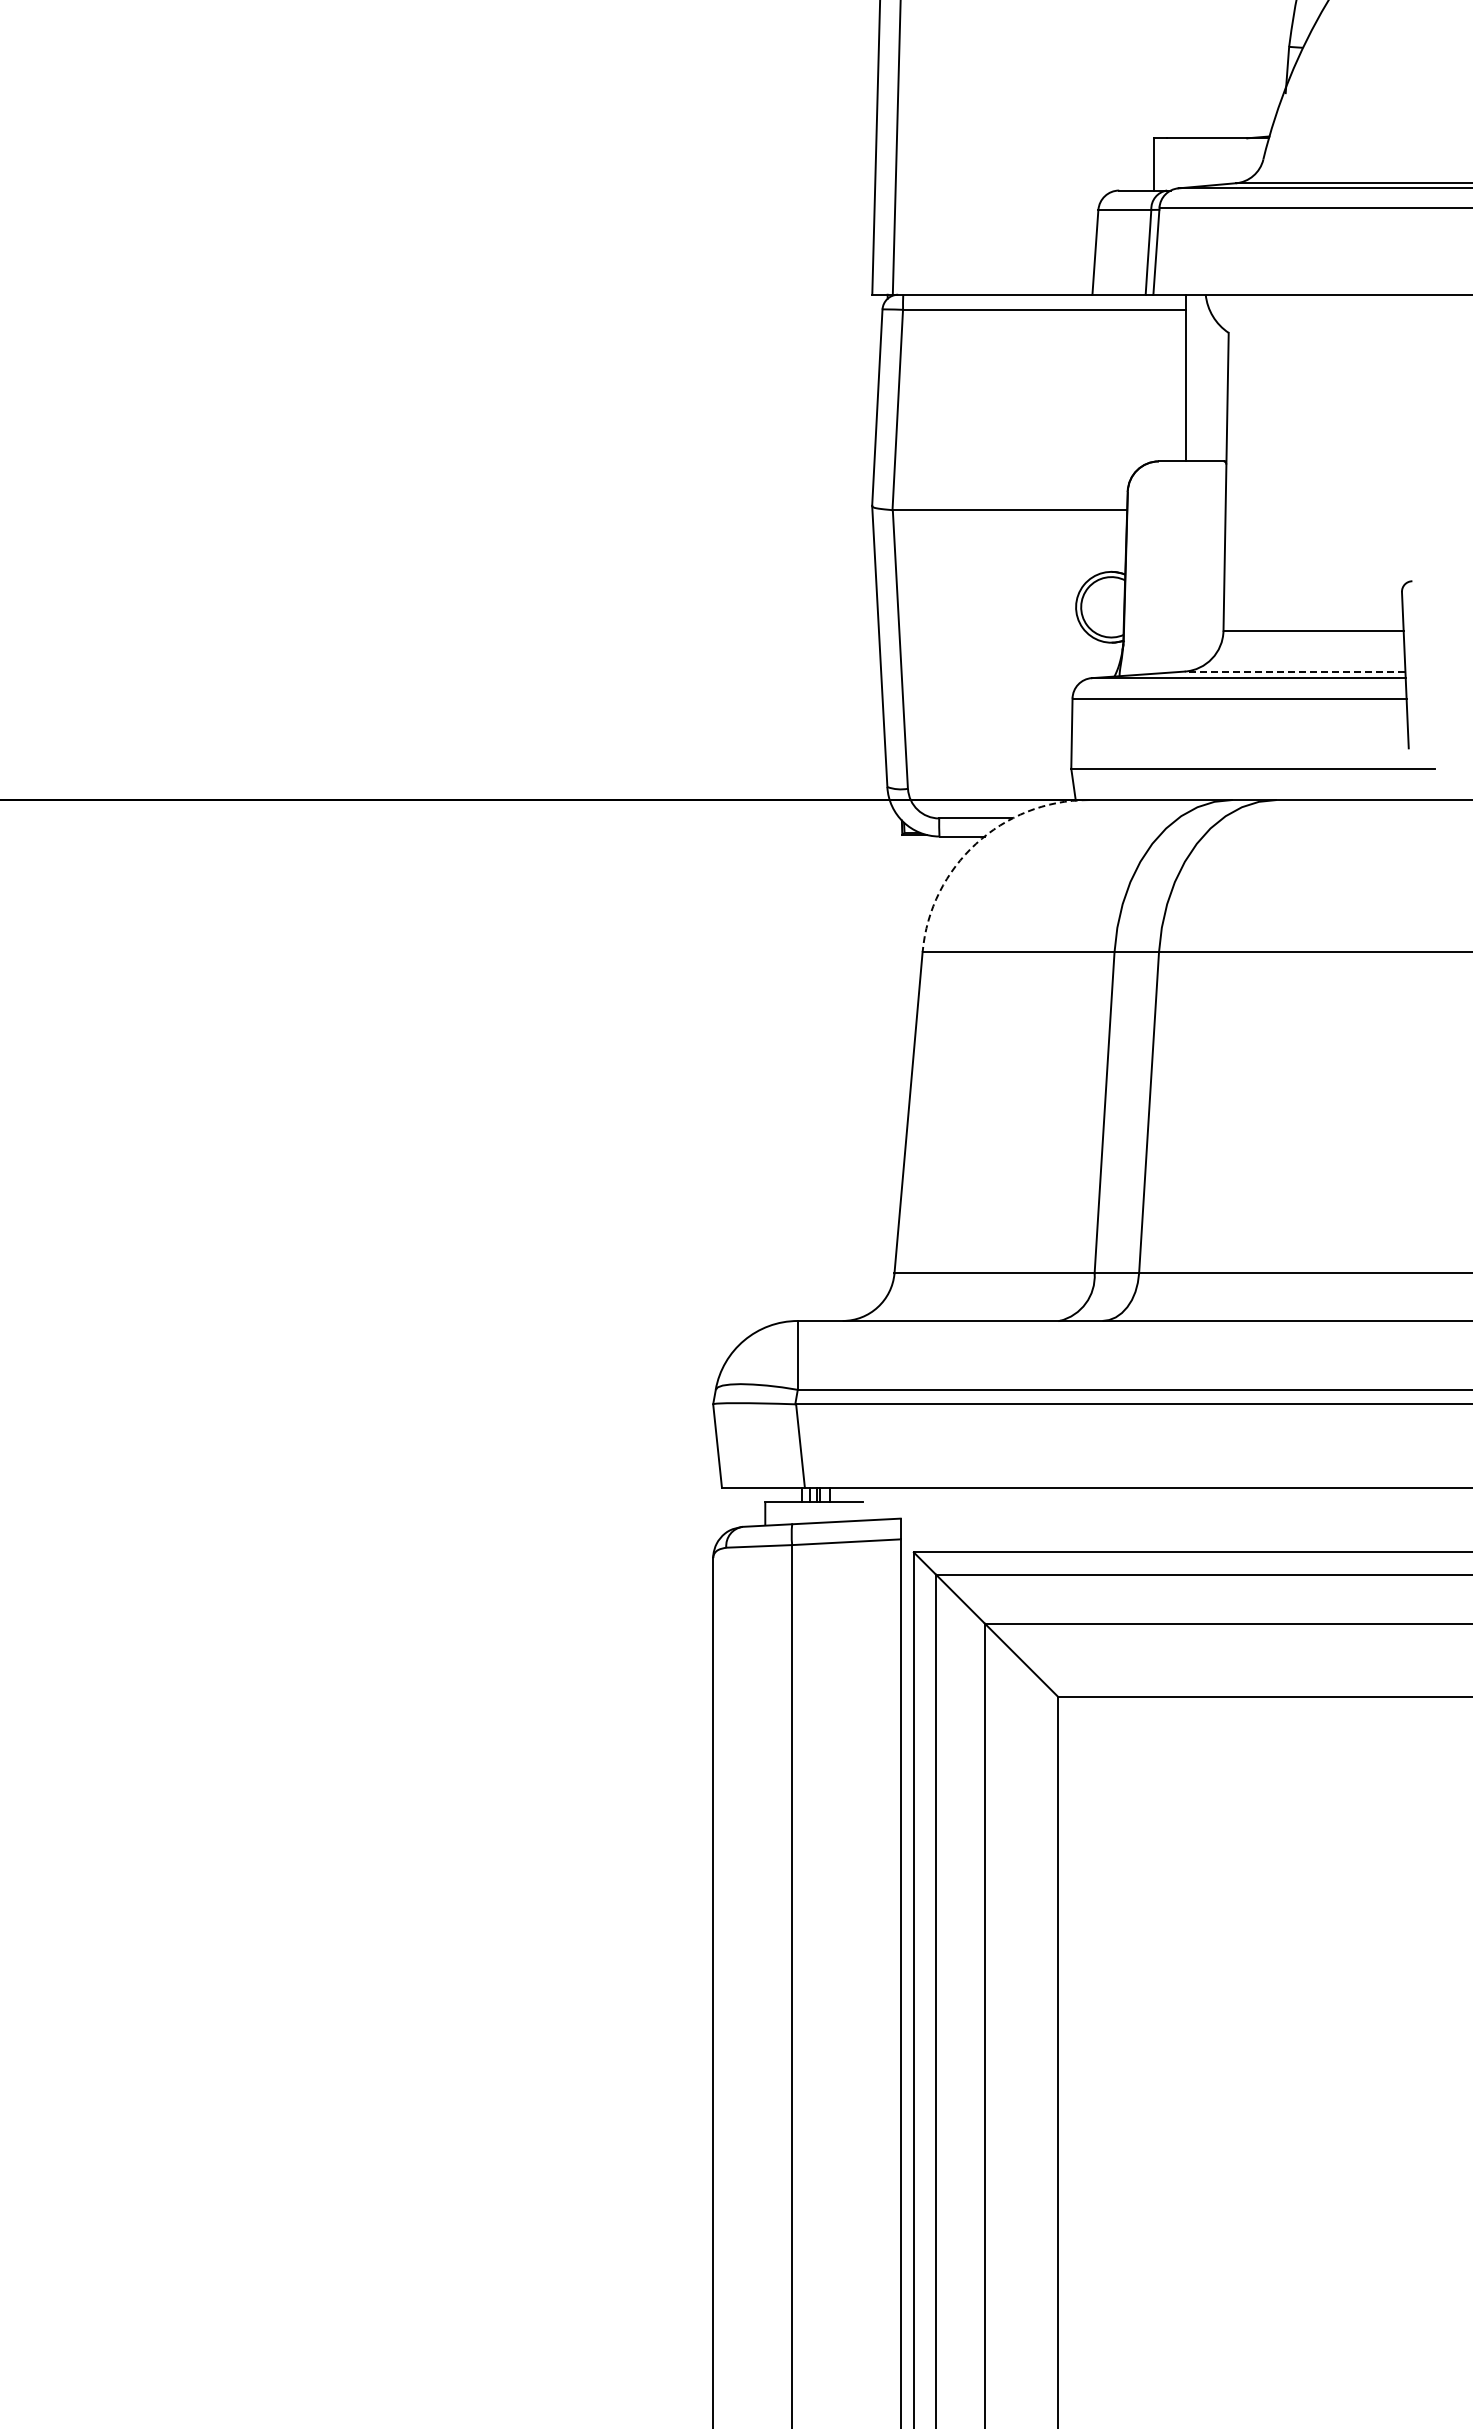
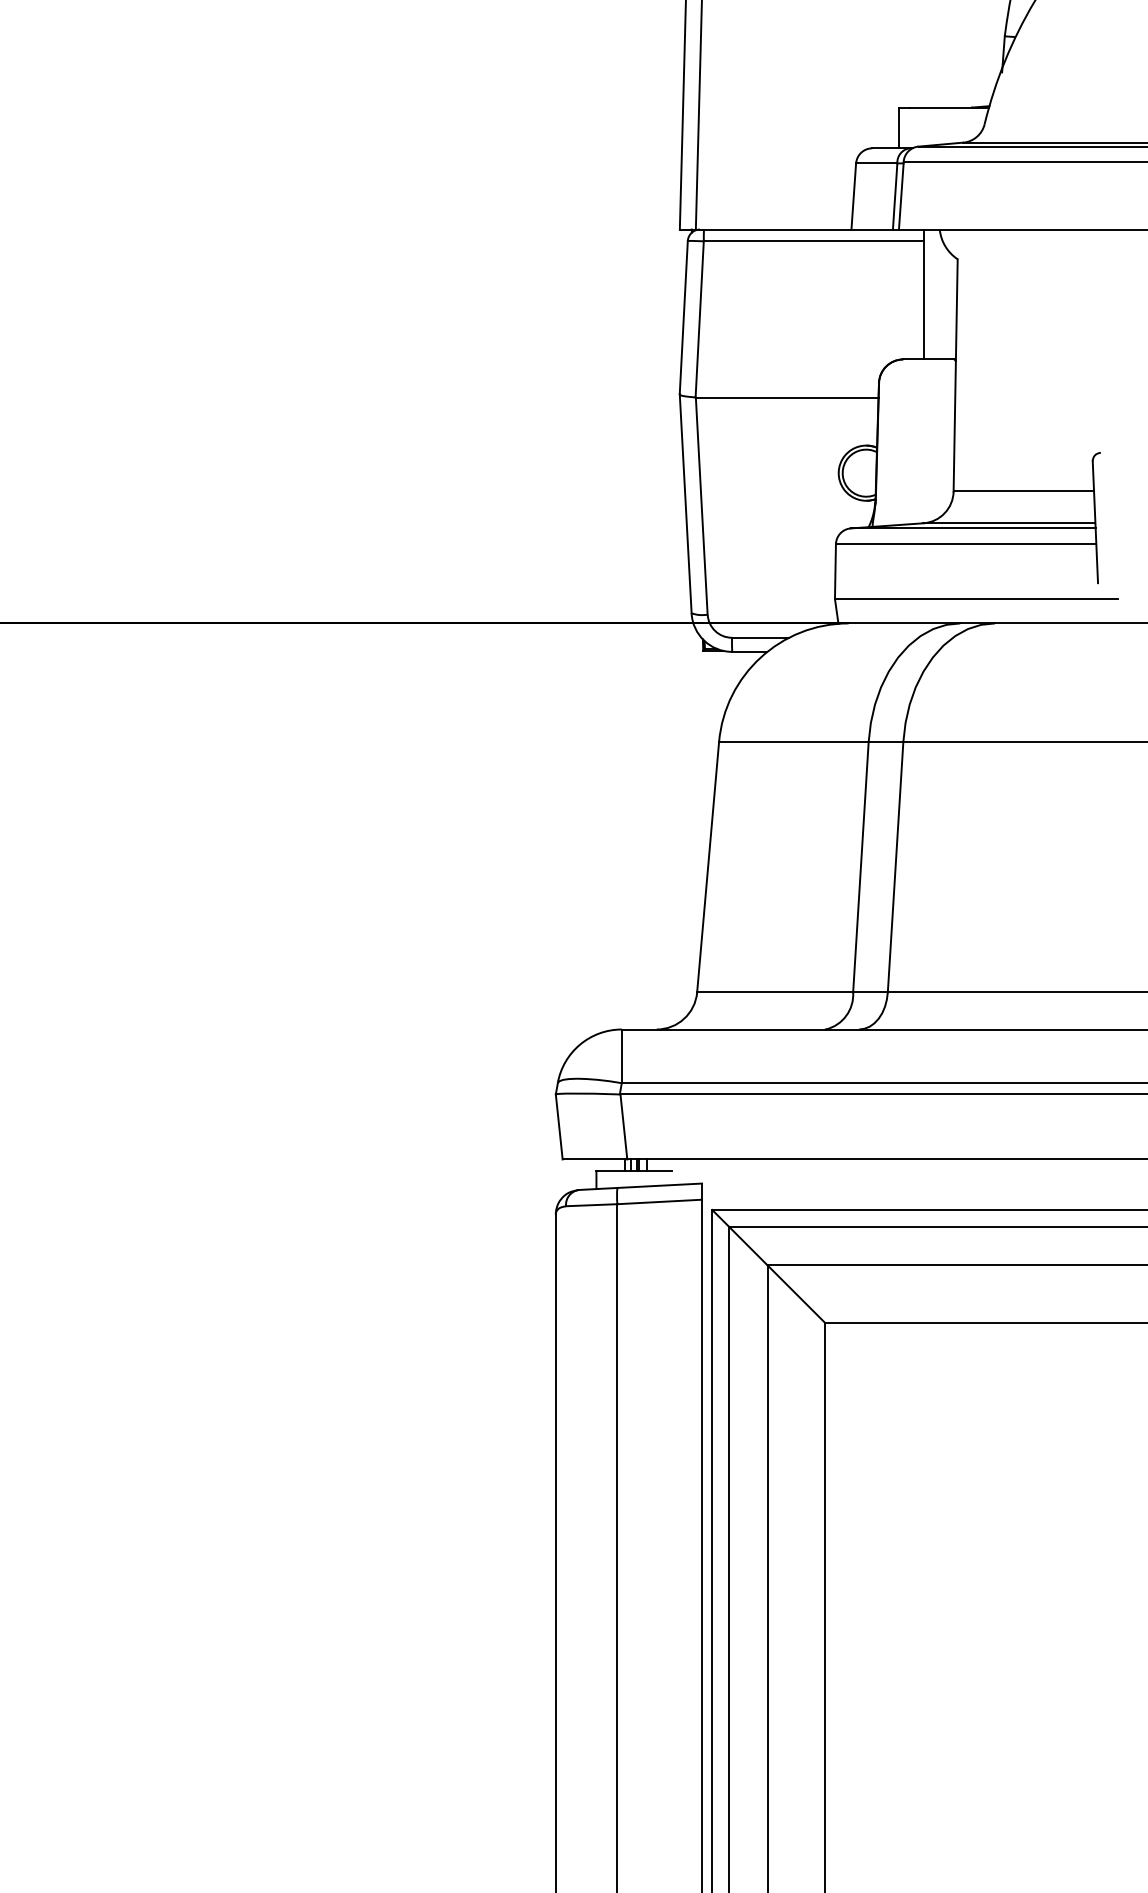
line: (1294, 671) -> (1008, 523), dashed -> solid
arc: (976, 843) -> (761, 657), dashed -> solid

